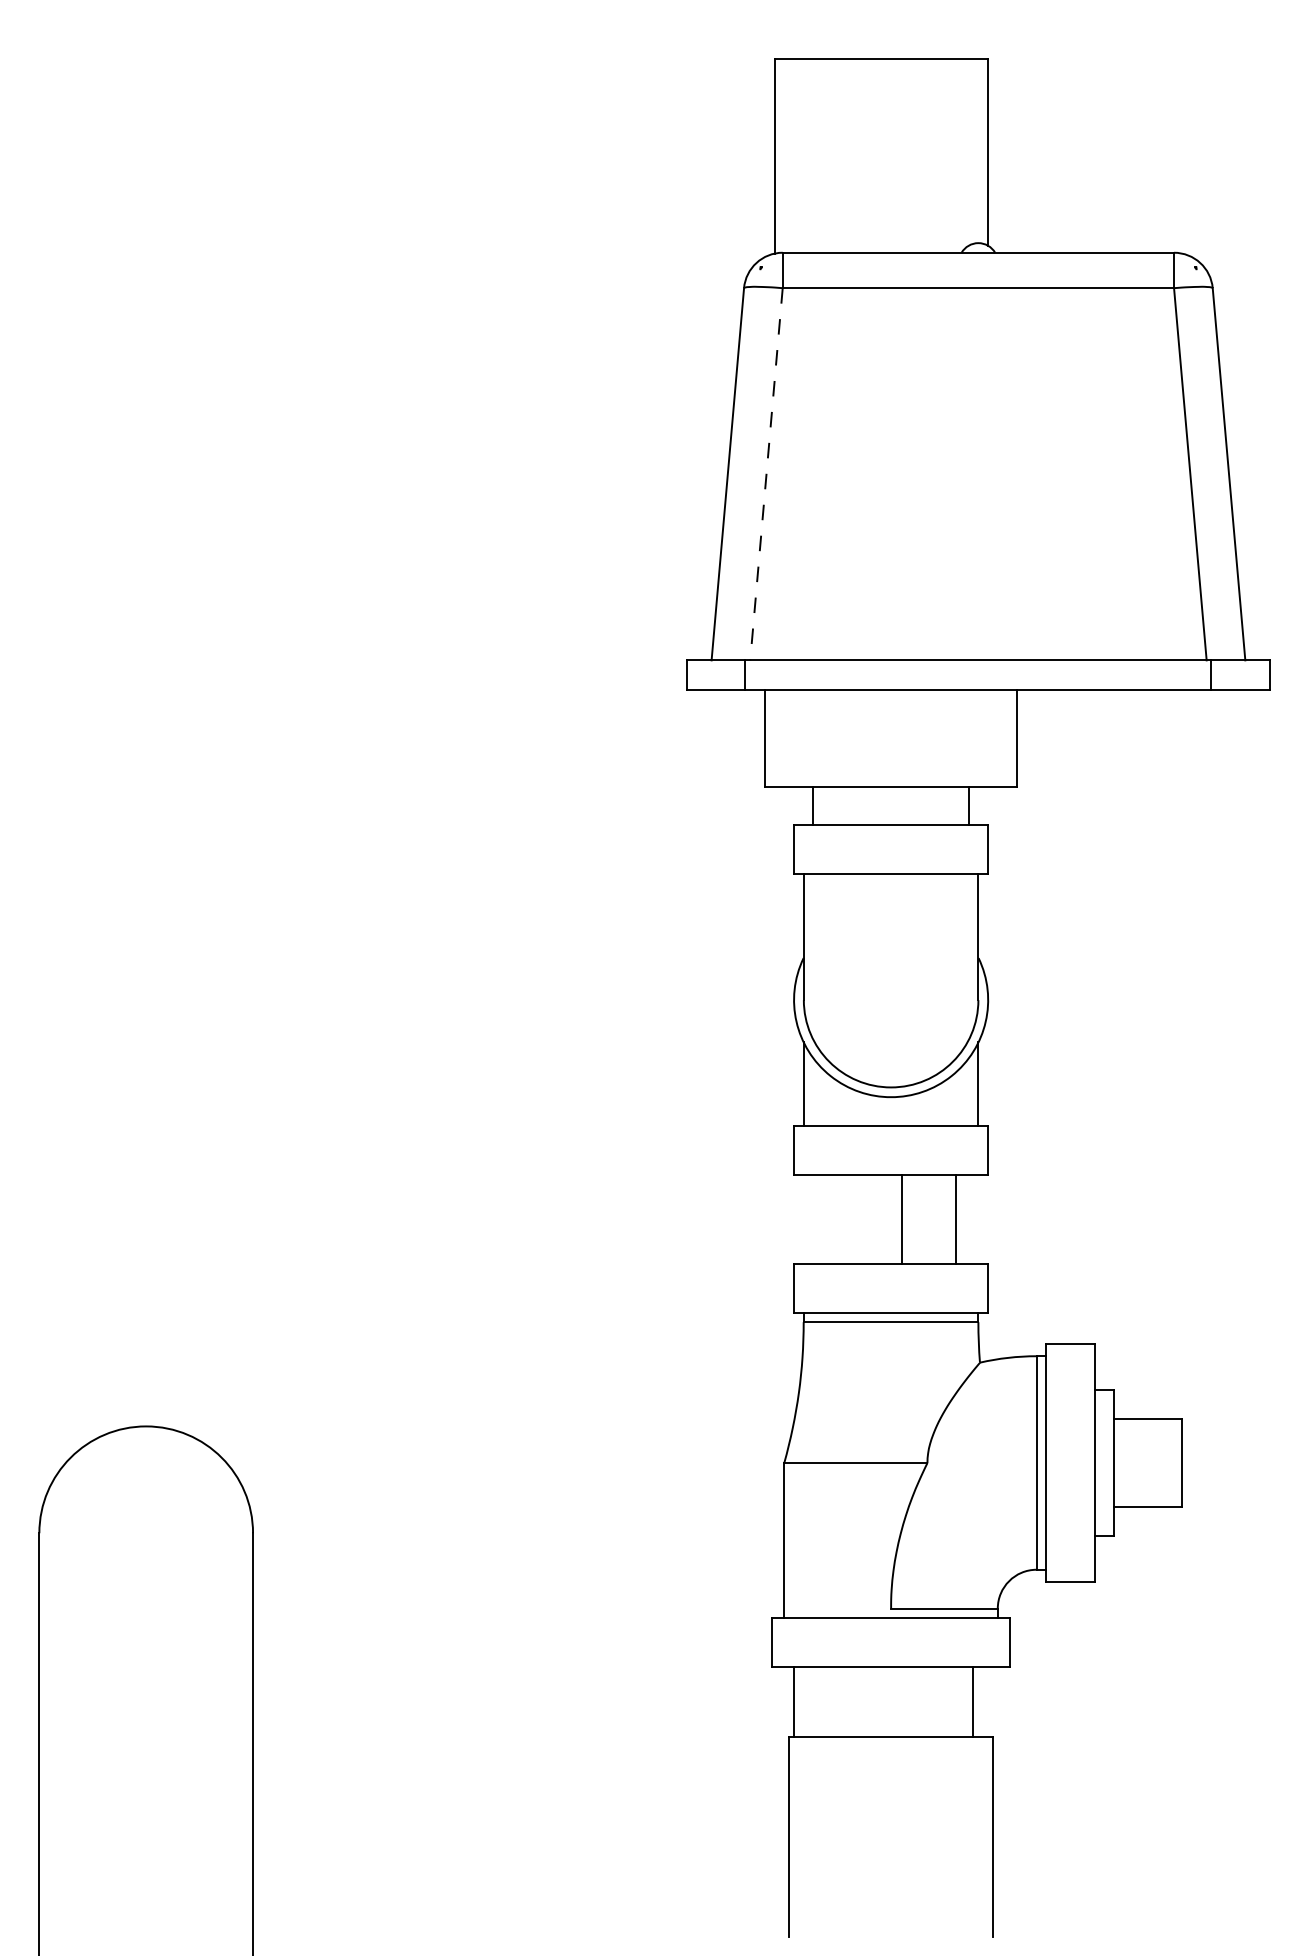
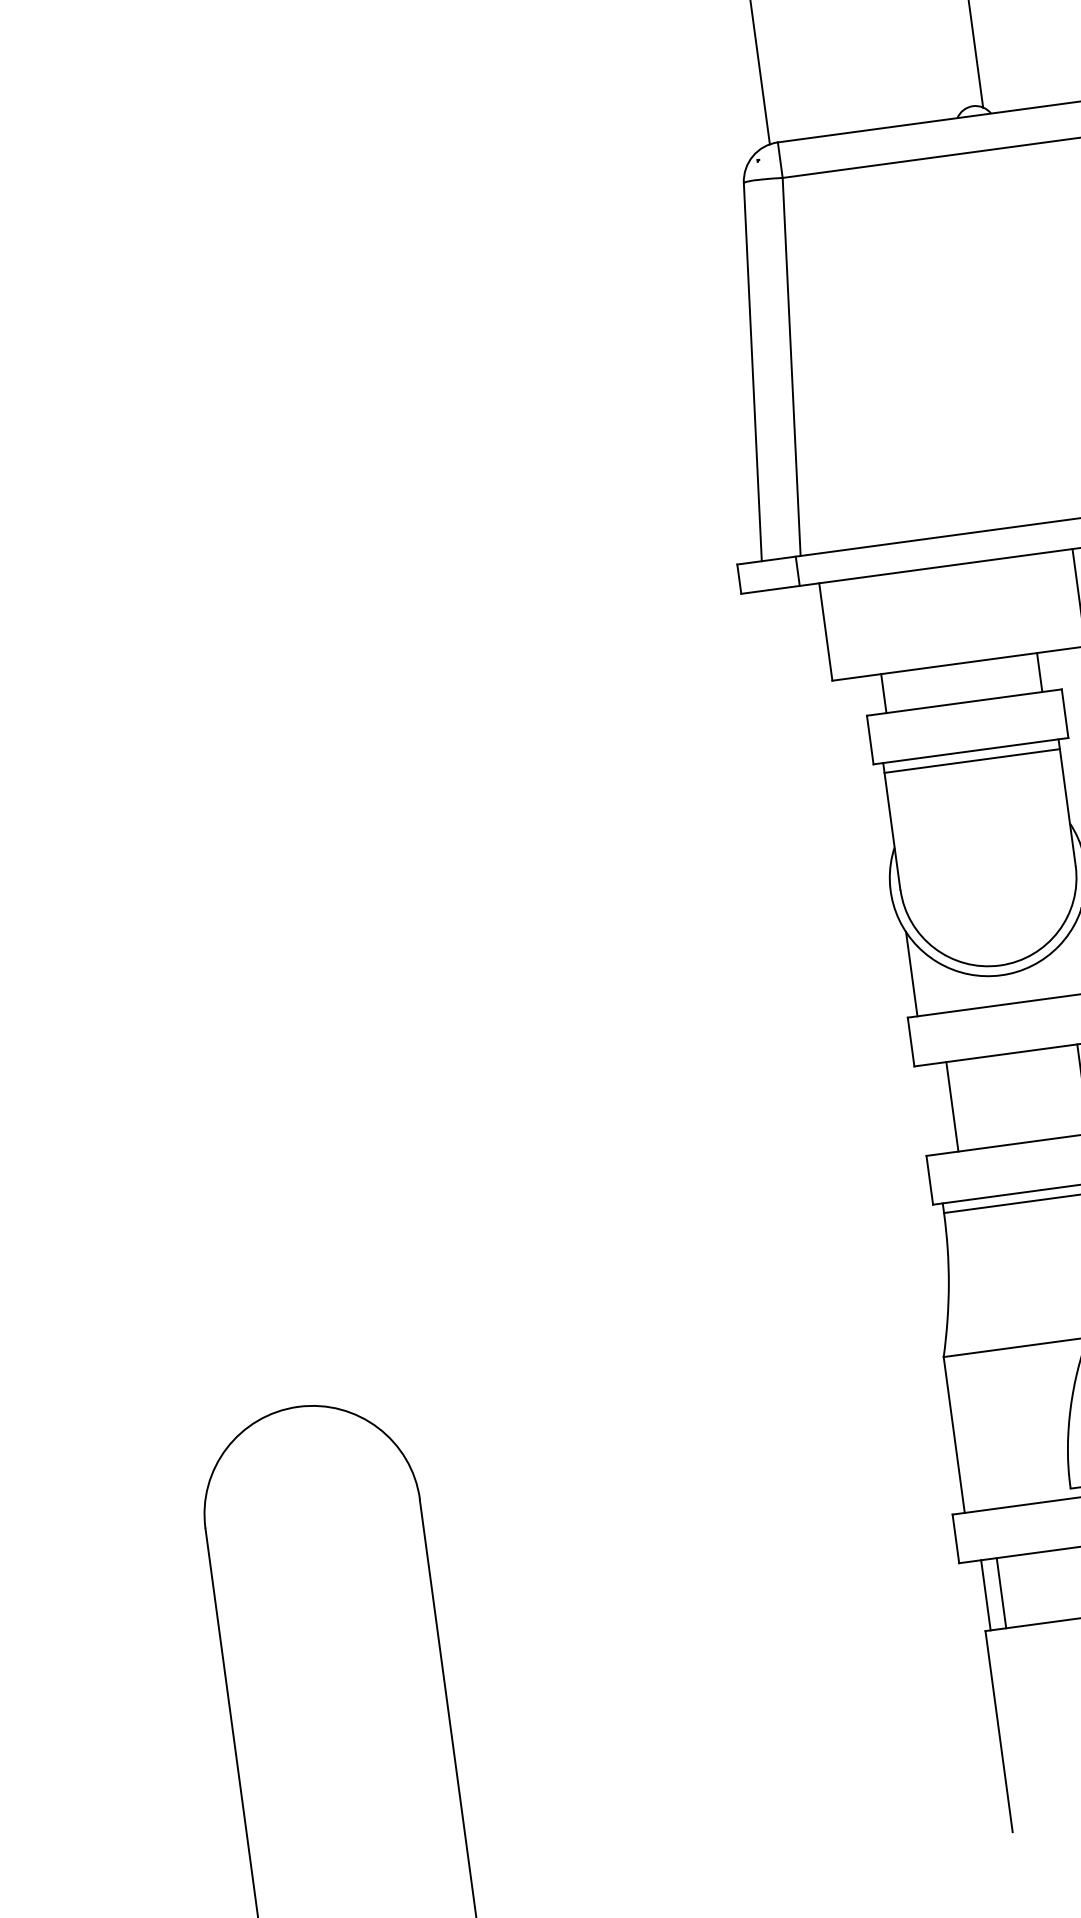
line: (766, 474) -> (791, 367), dashed -> solid
line: (890, 883) -> (971, 760), added
line: (901, 1219) -> (952, 1106), moved
line: (809, 1701) -> (1001, 1592), added

